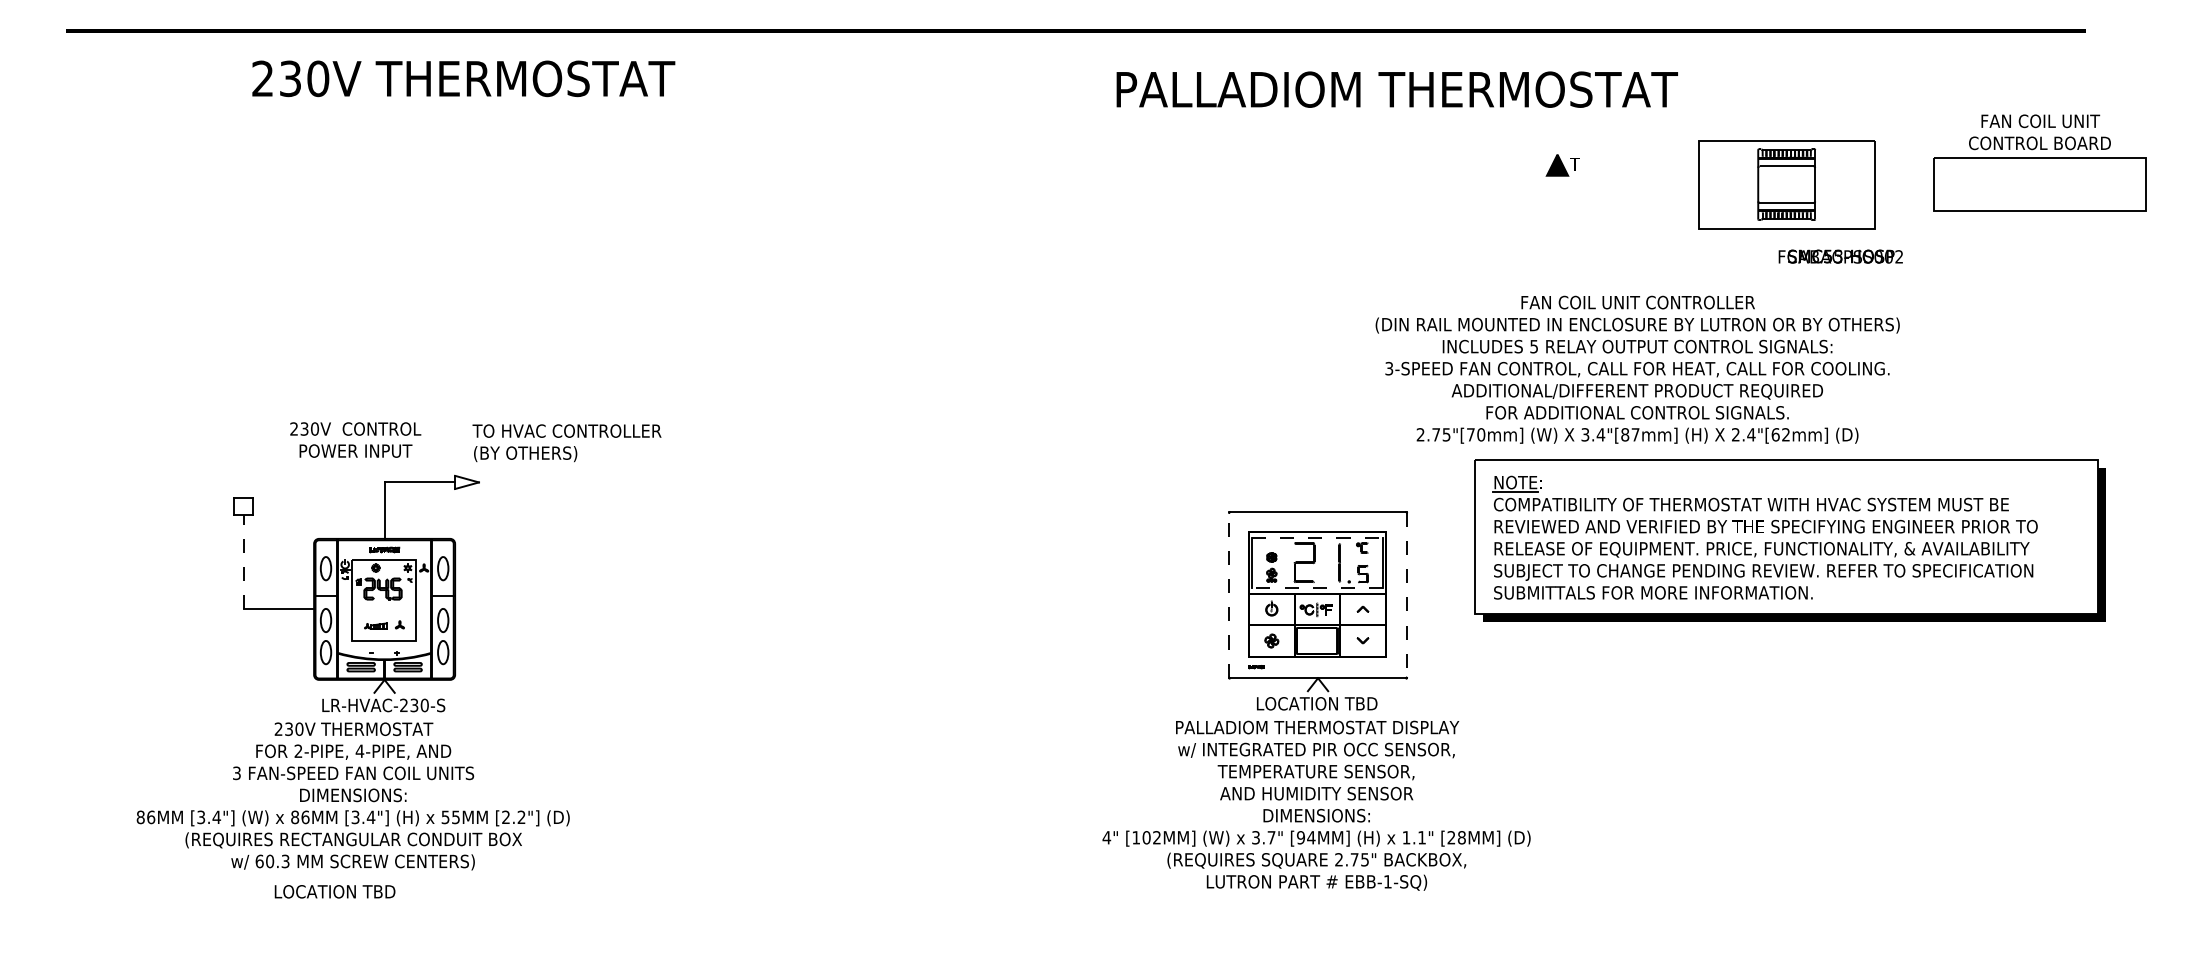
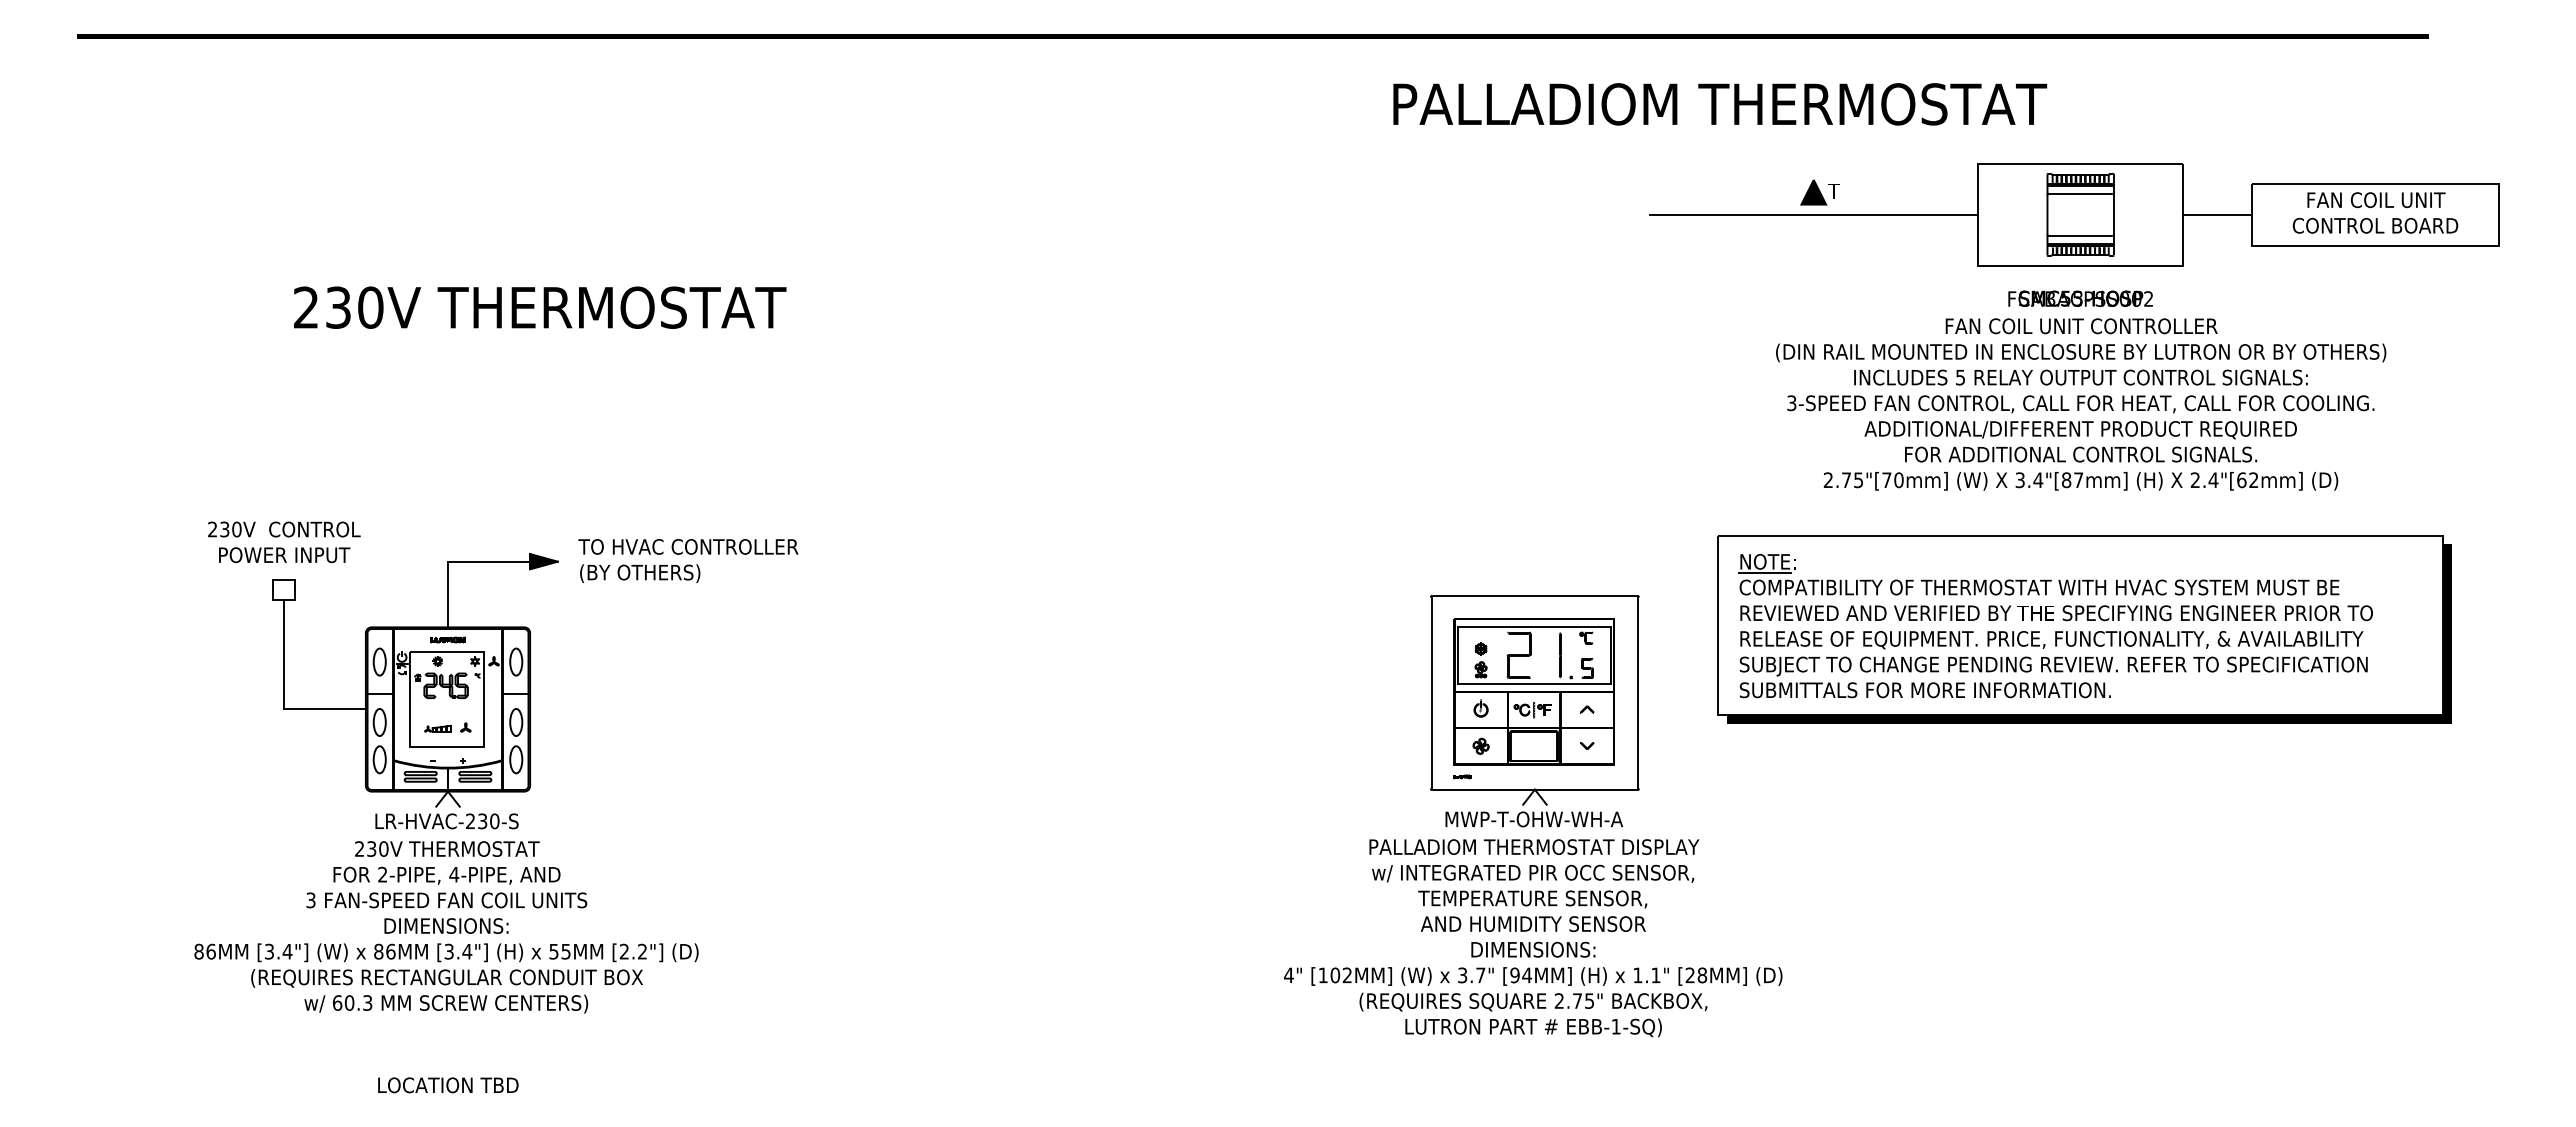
text: (464, 78) -> (540, 307), moved
text: (1397, 89) -> (1720, 104), moved
text: (2039, 131) -> (2375, 212), moved
line: (1557, 184) -> (1813, 214), added
line: (1904, 184) -> (2217, 214), added
text: (1840, 256) -> (2080, 298), moved
text: (1638, 369) -> (2081, 404), moved
text: (355, 440) -> (284, 542), moved
text: (567, 442) -> (688, 560), moved
fill: (466, 482) -> (543, 561), added
line: (1317, 538) -> (1534, 626), dashed -> solid
line: (243, 562) -> (283, 654), dashed -> solid
line: (1317, 587) -> (1534, 684), dashed -> solid
line: (1229, 594) -> (1431, 692), dashed -> solid
line: (1407, 595) -> (1638, 693), dashed -> solid
text: (1317, 703) -> (1534, 819), LOCATION TBD -> MWP-T-OHW-WH-A
text: (353, 796) -> (446, 927), moved
text: (335, 891) -> (448, 1085), moved

